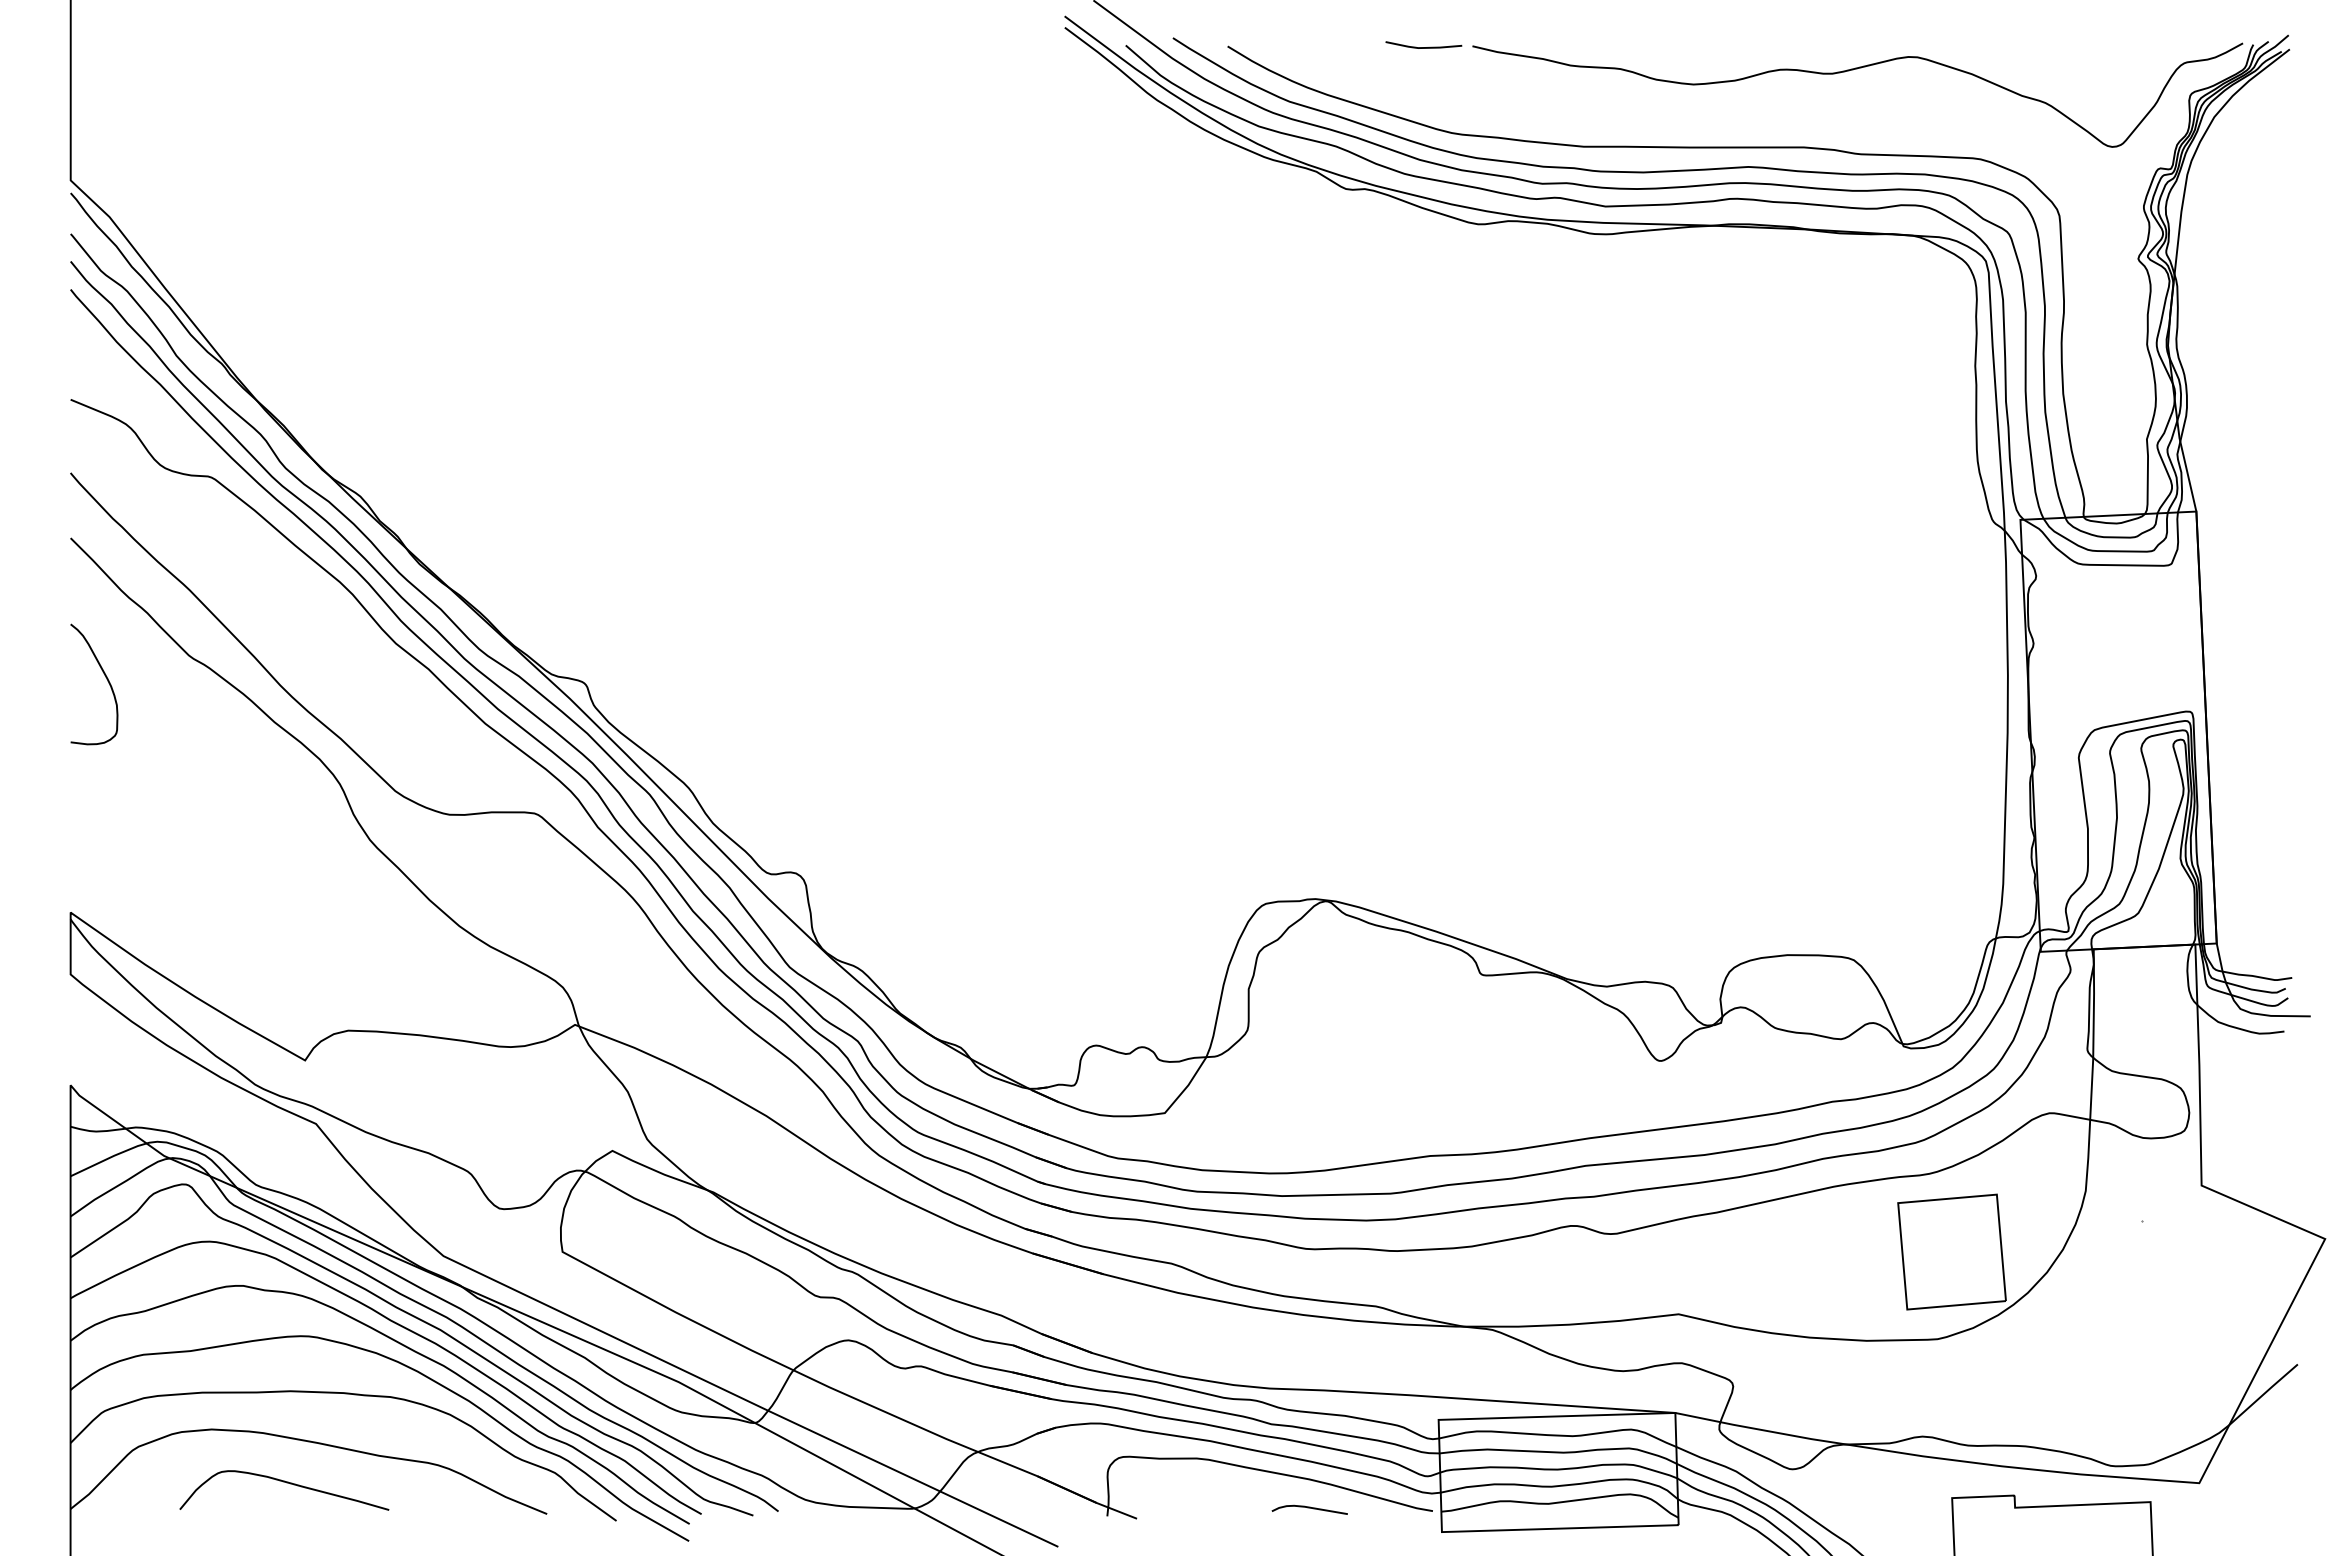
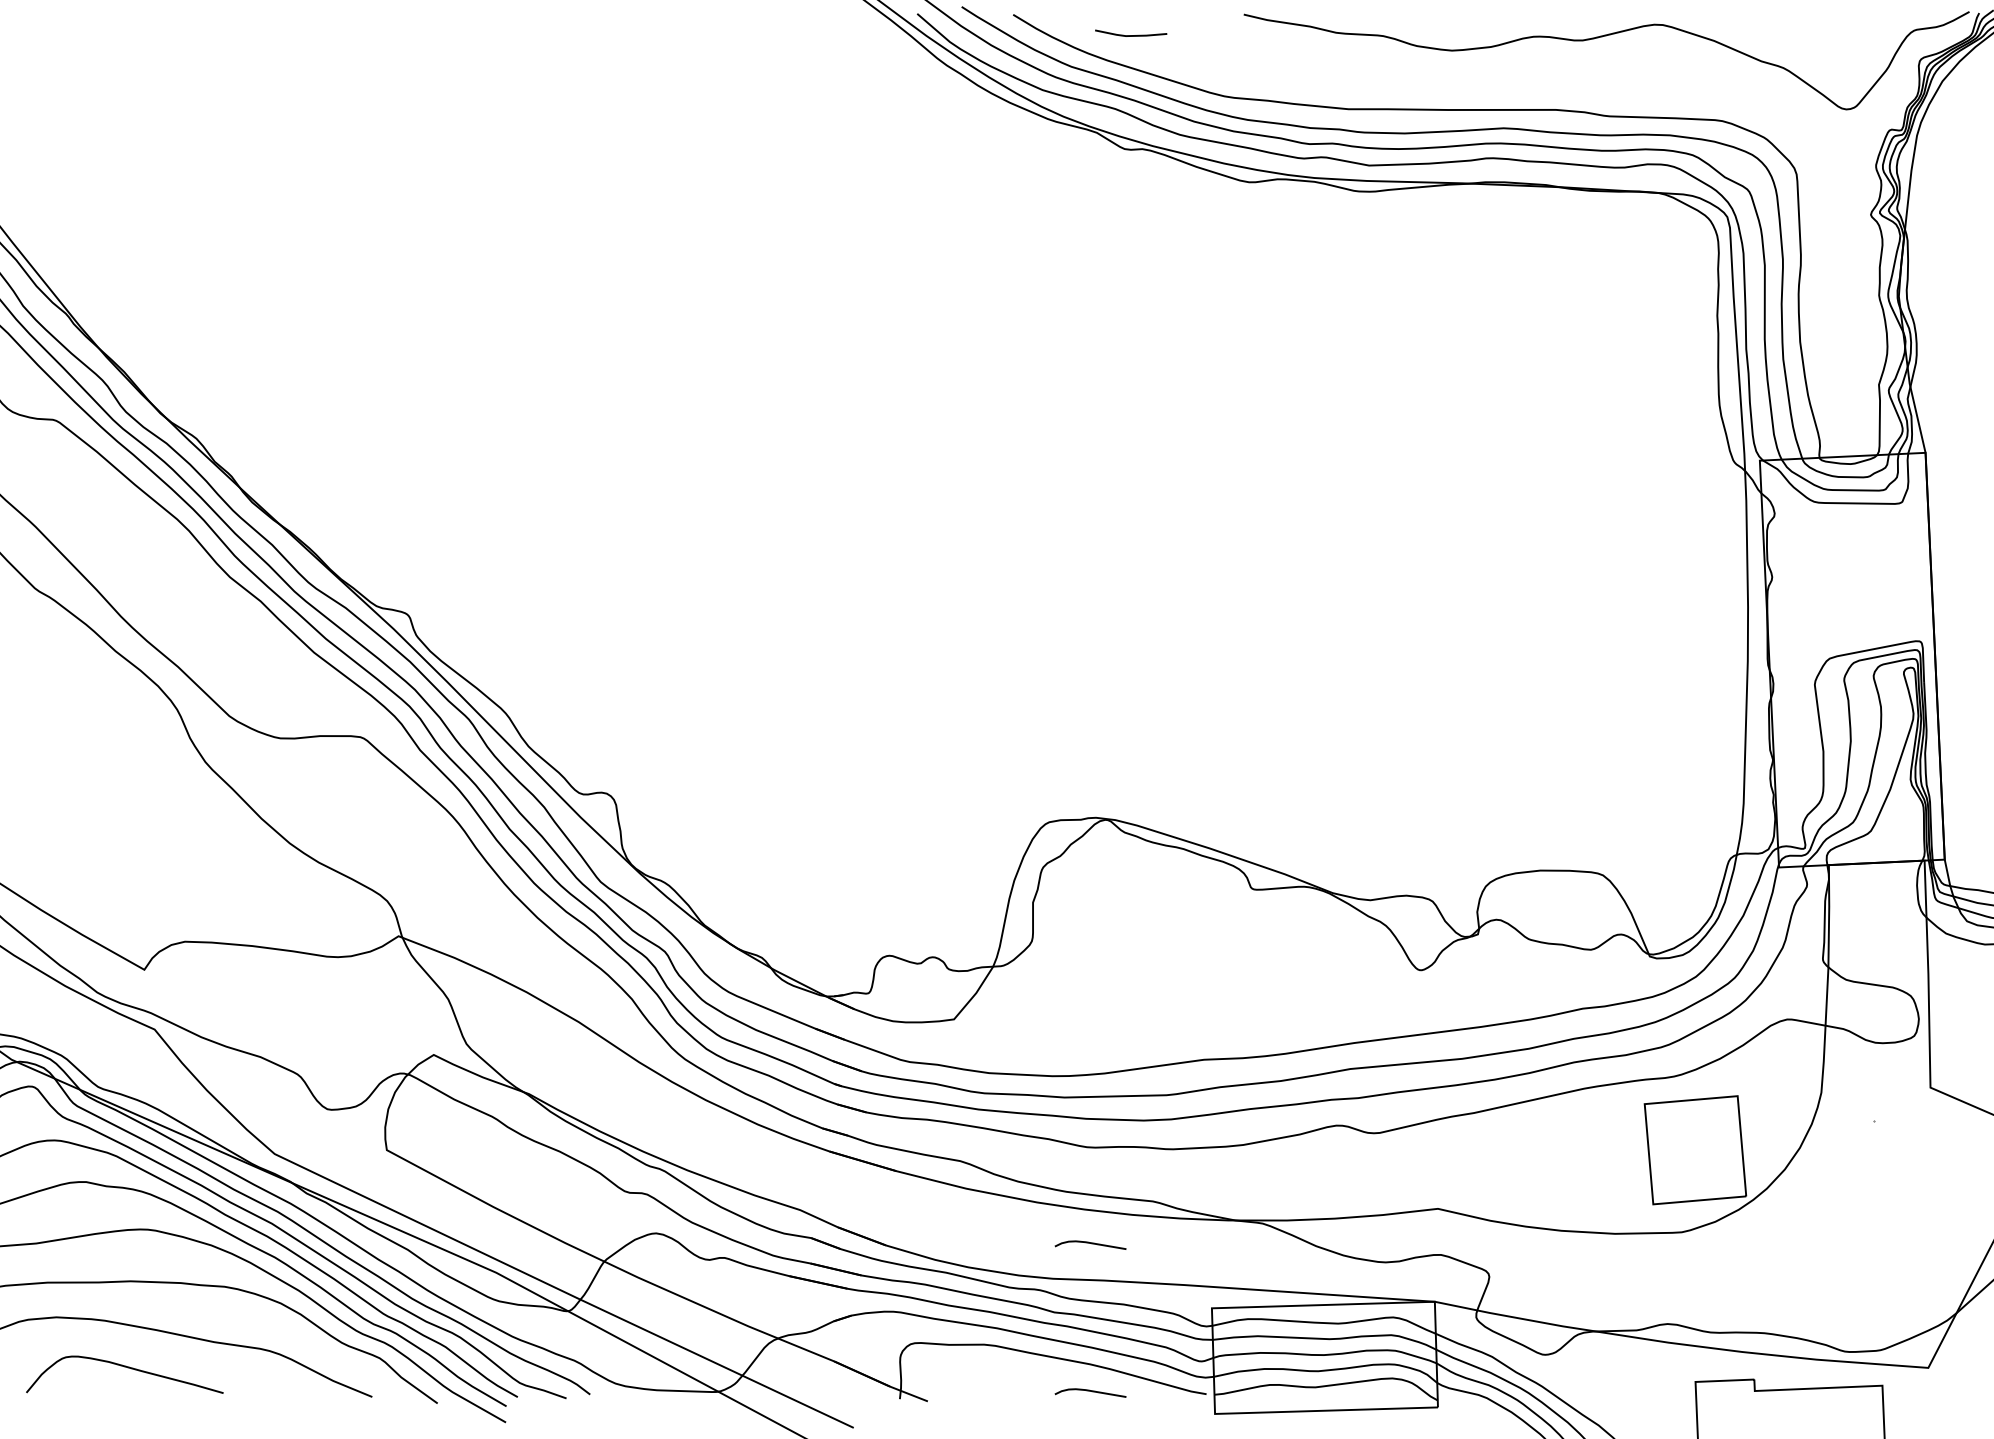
line: (1423, 47) -> (1130, 35), moved
curve: (1309, 1351) -> (1090, 1243), added

